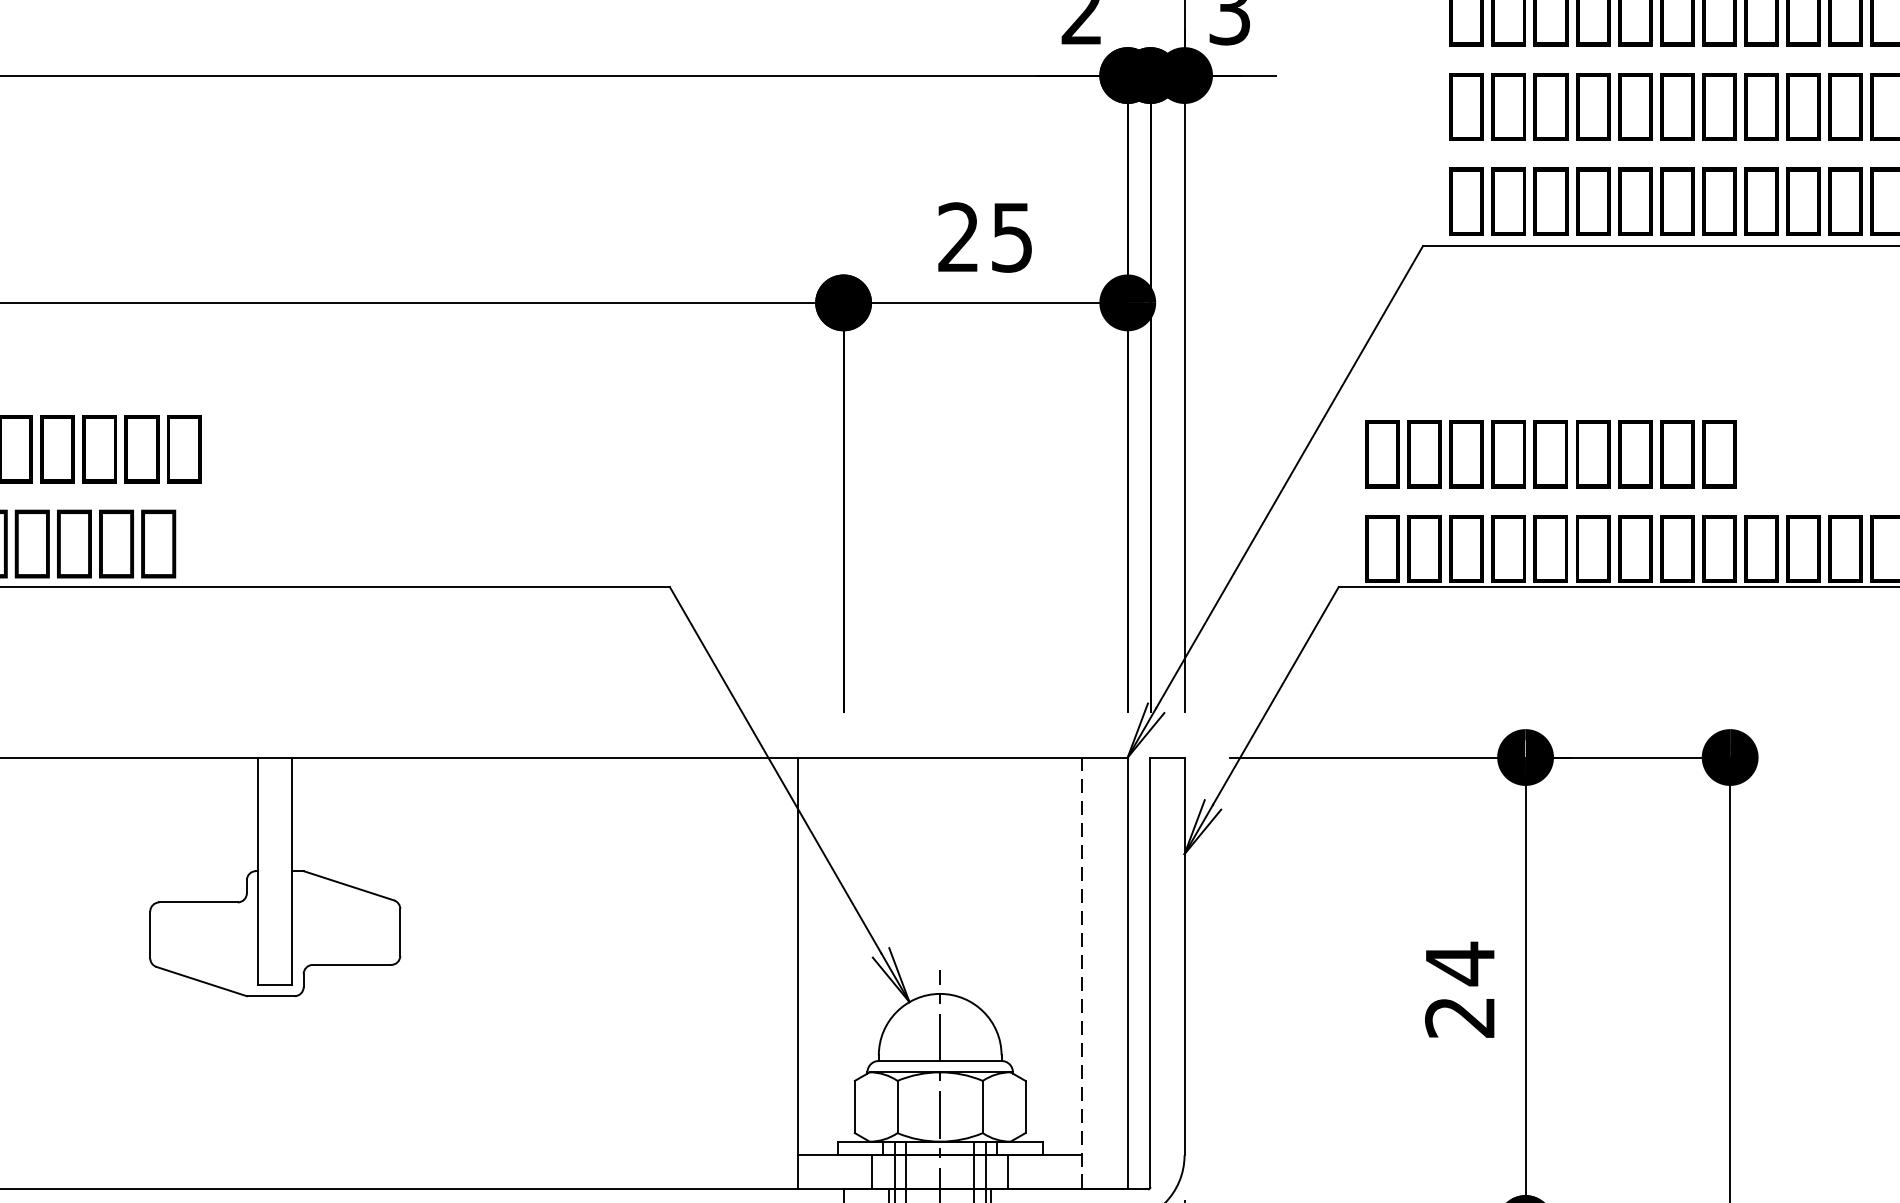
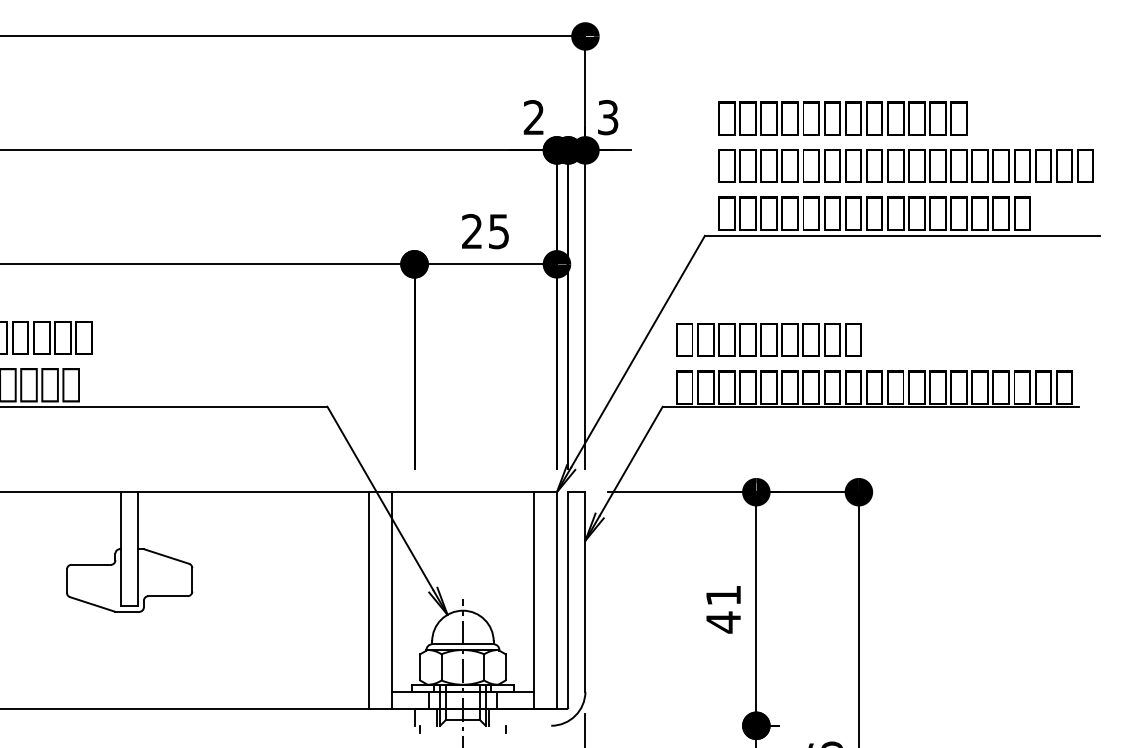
line: (751, 973) -> (368, 600), added
line: (1082, 973) -> (534, 600), dashed -> solid
text: (1460, 989) -> (723, 608), 24 -> 41

